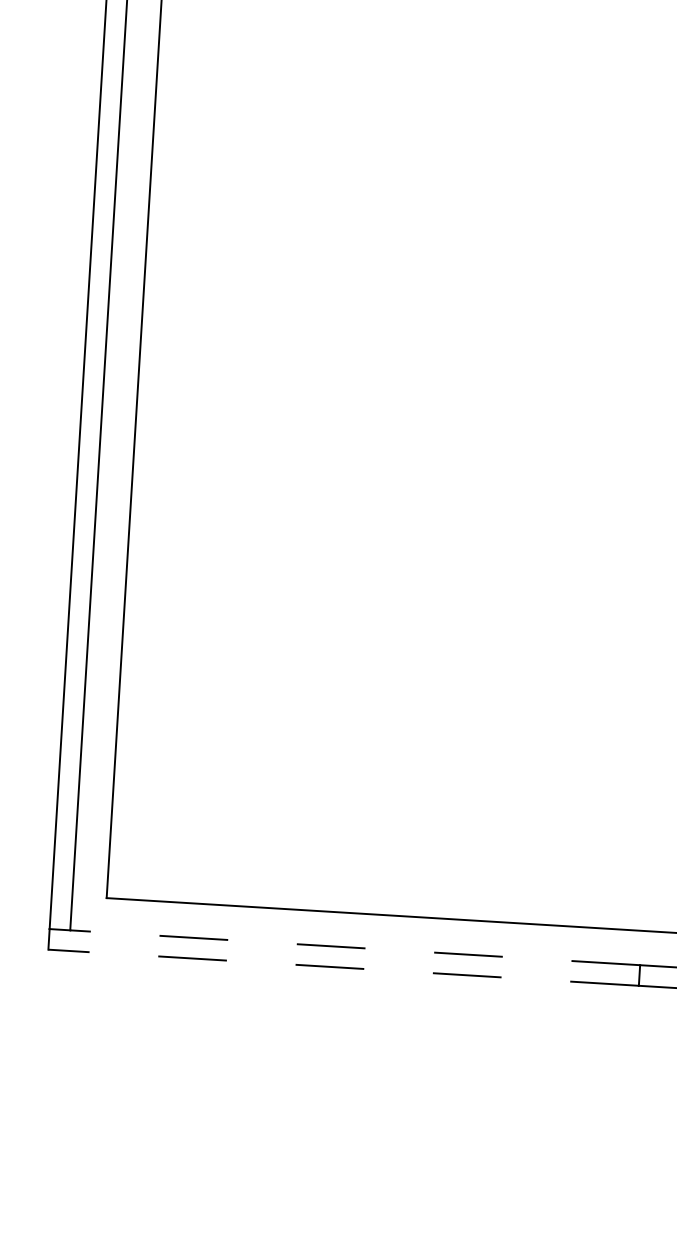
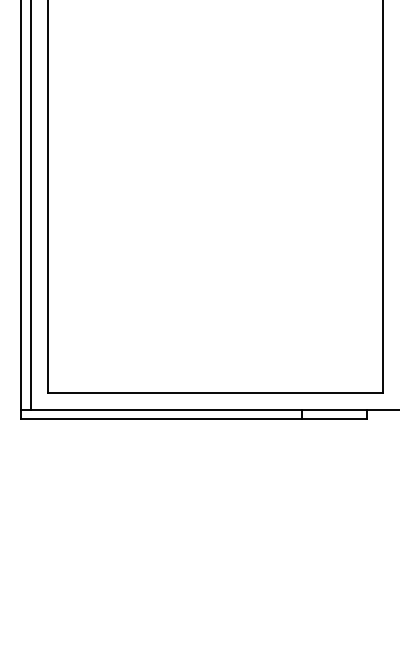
line: (353, 947) -> (165, 409), dashed -> solid
line: (343, 967) -> (161, 419), dashed -> solid

